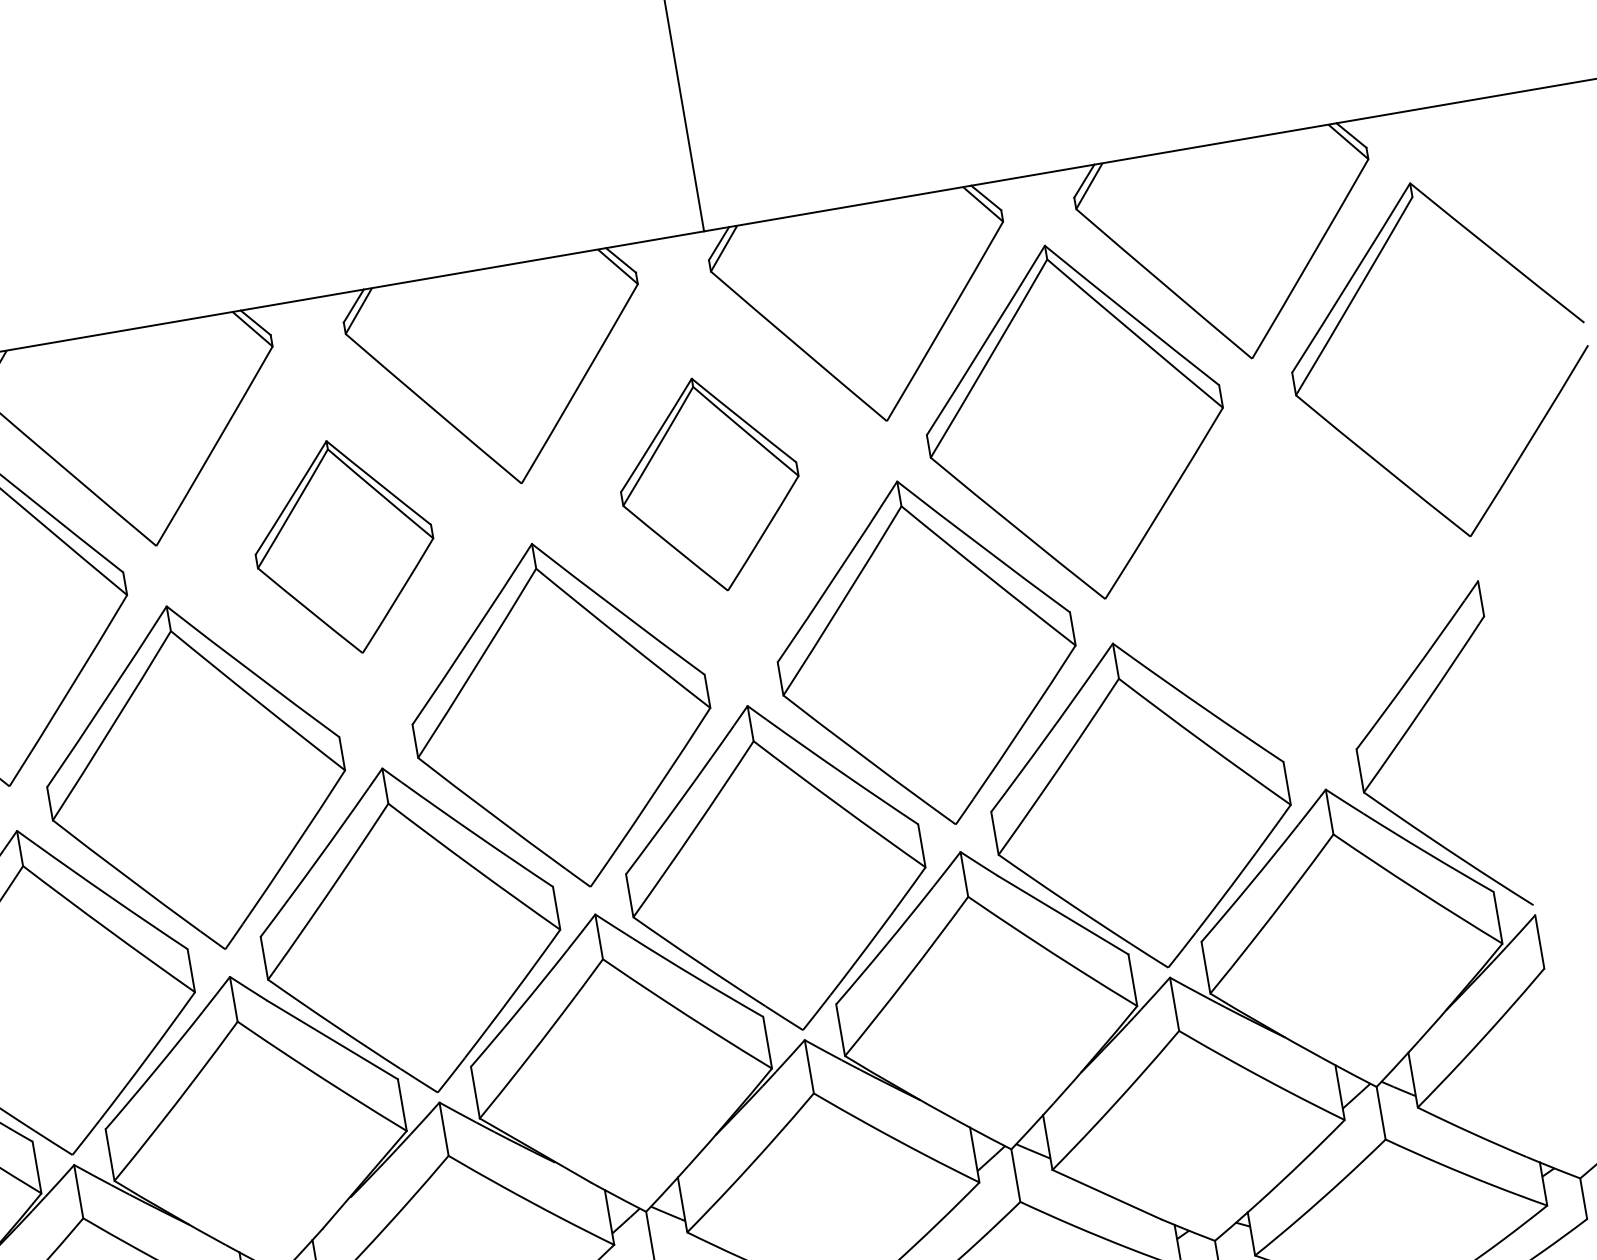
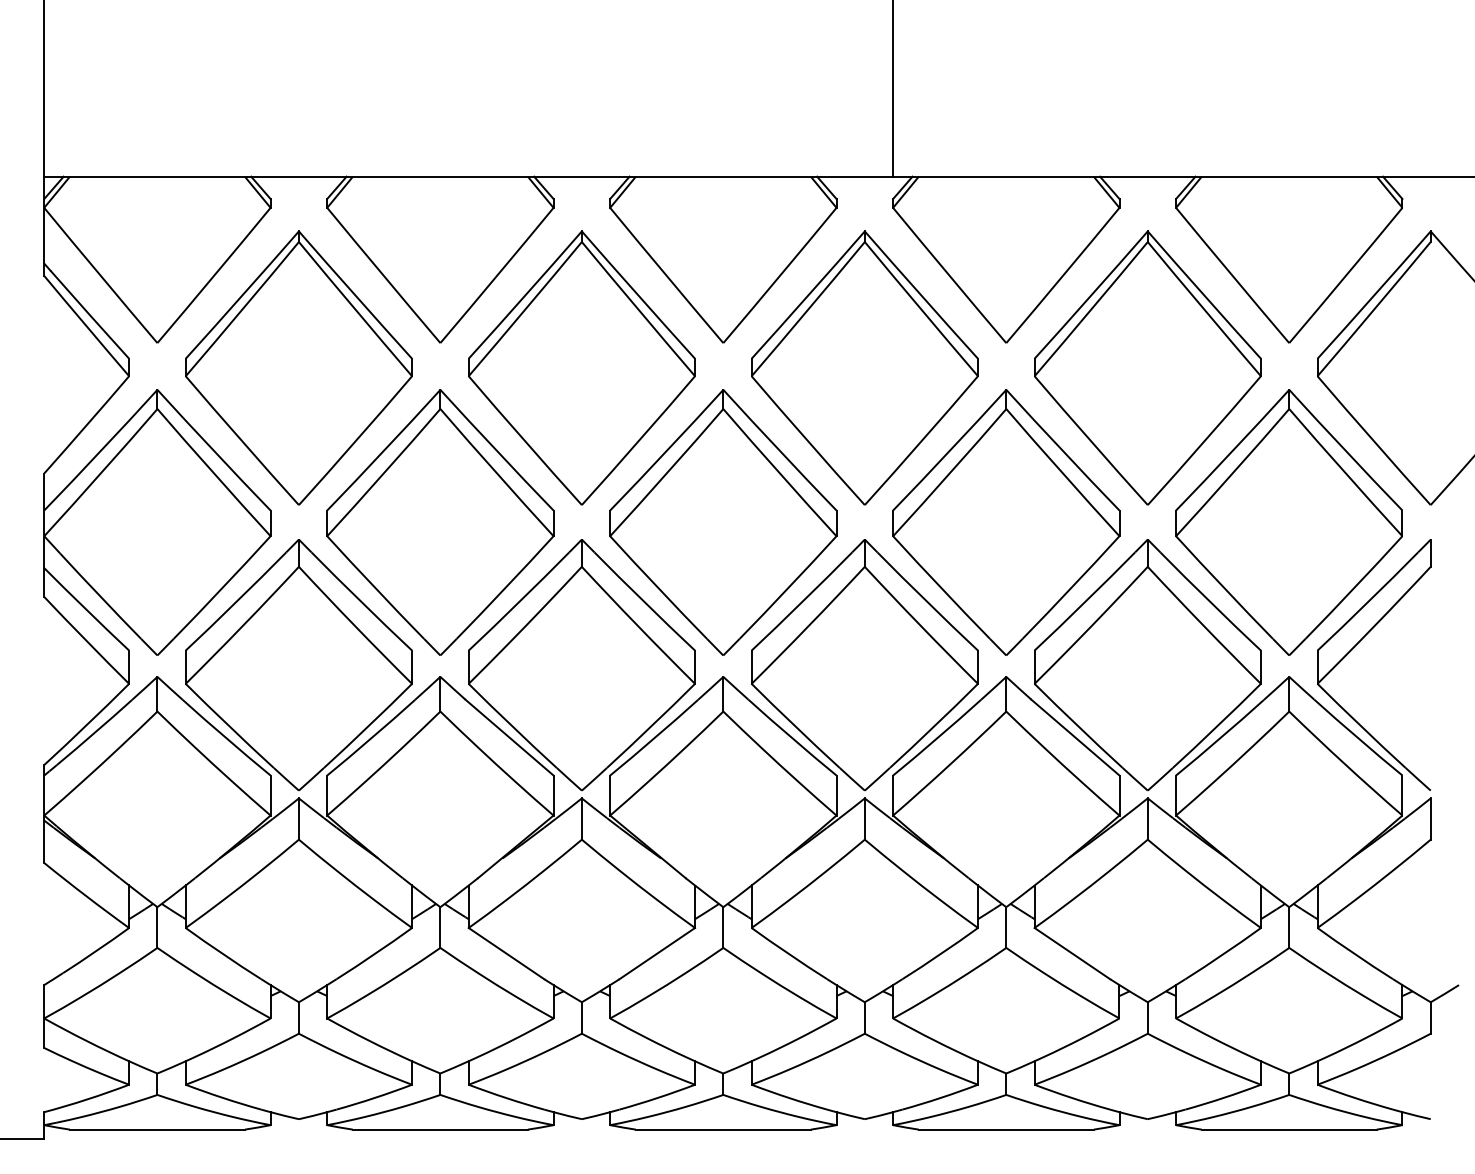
part: (709, 483) -> (864, 367), size x1.67
part: (343, 546) -> (581, 367), size x1.67
part: (1290, 590) -> (1288, 522), added

